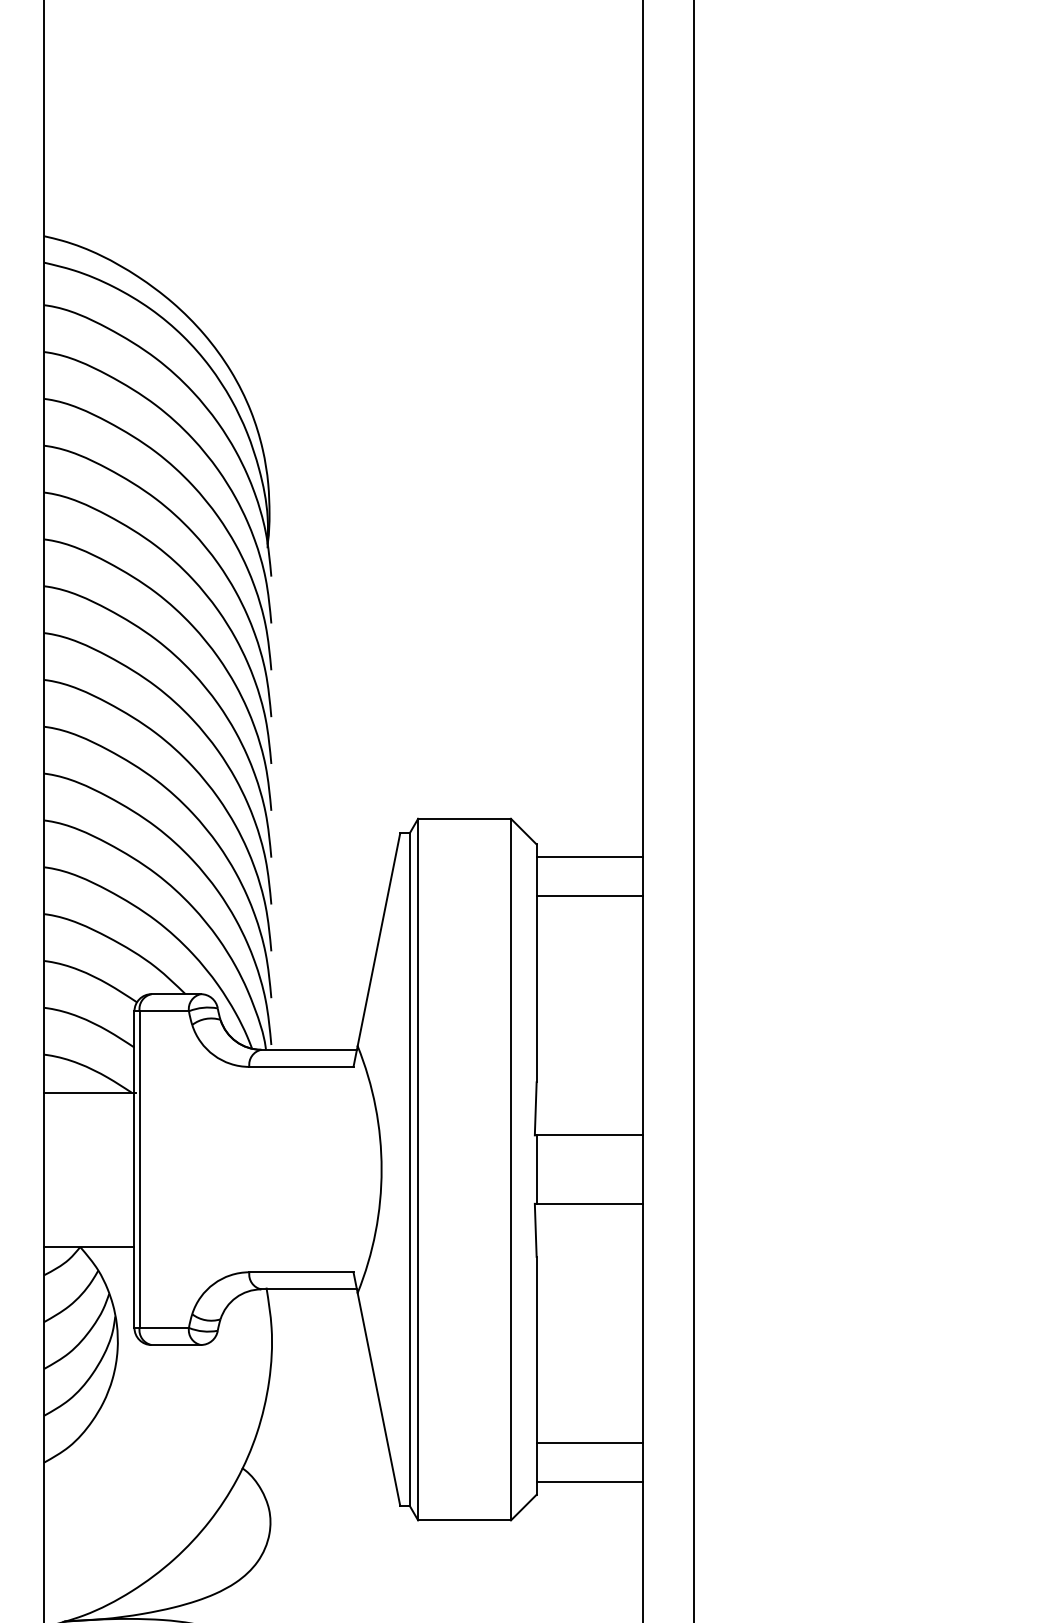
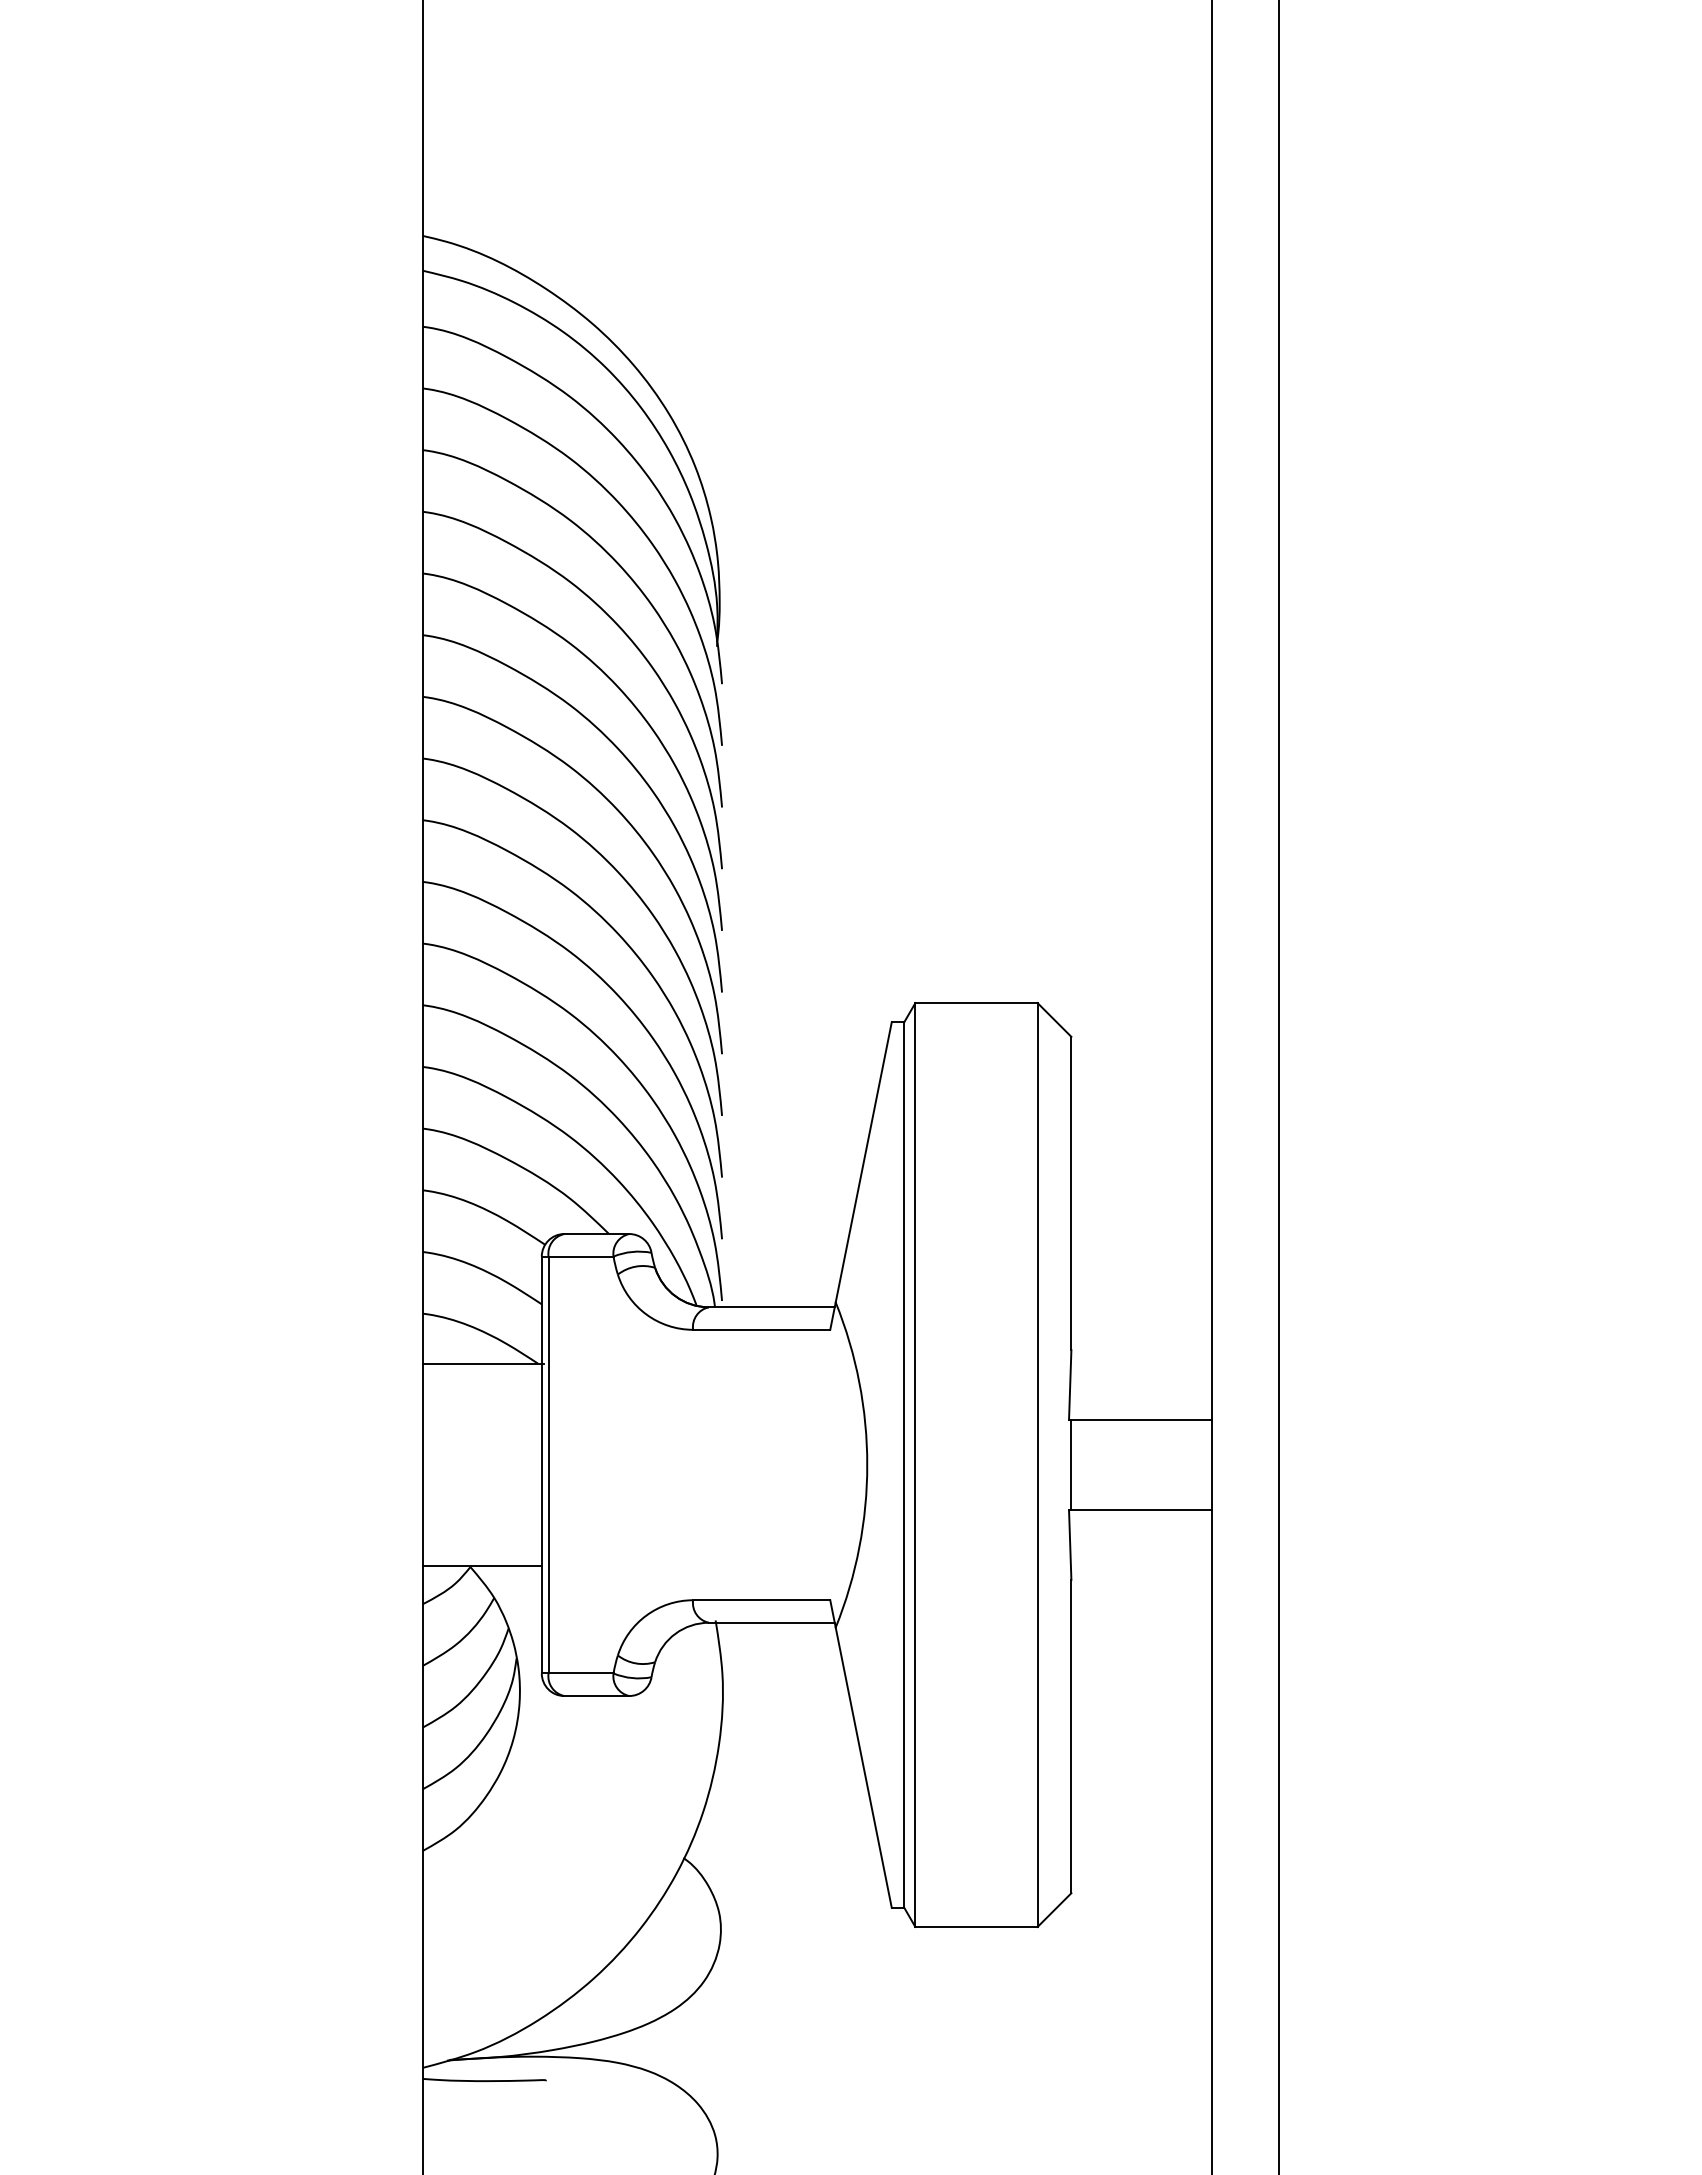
line: (589, 857) -> (1141, 1053), removed
line: (589, 895) -> (1141, 1104), removed
line: (589, 1443) -> (1141, 1825), removed
line: (589, 1482) -> (1141, 1876), removed

